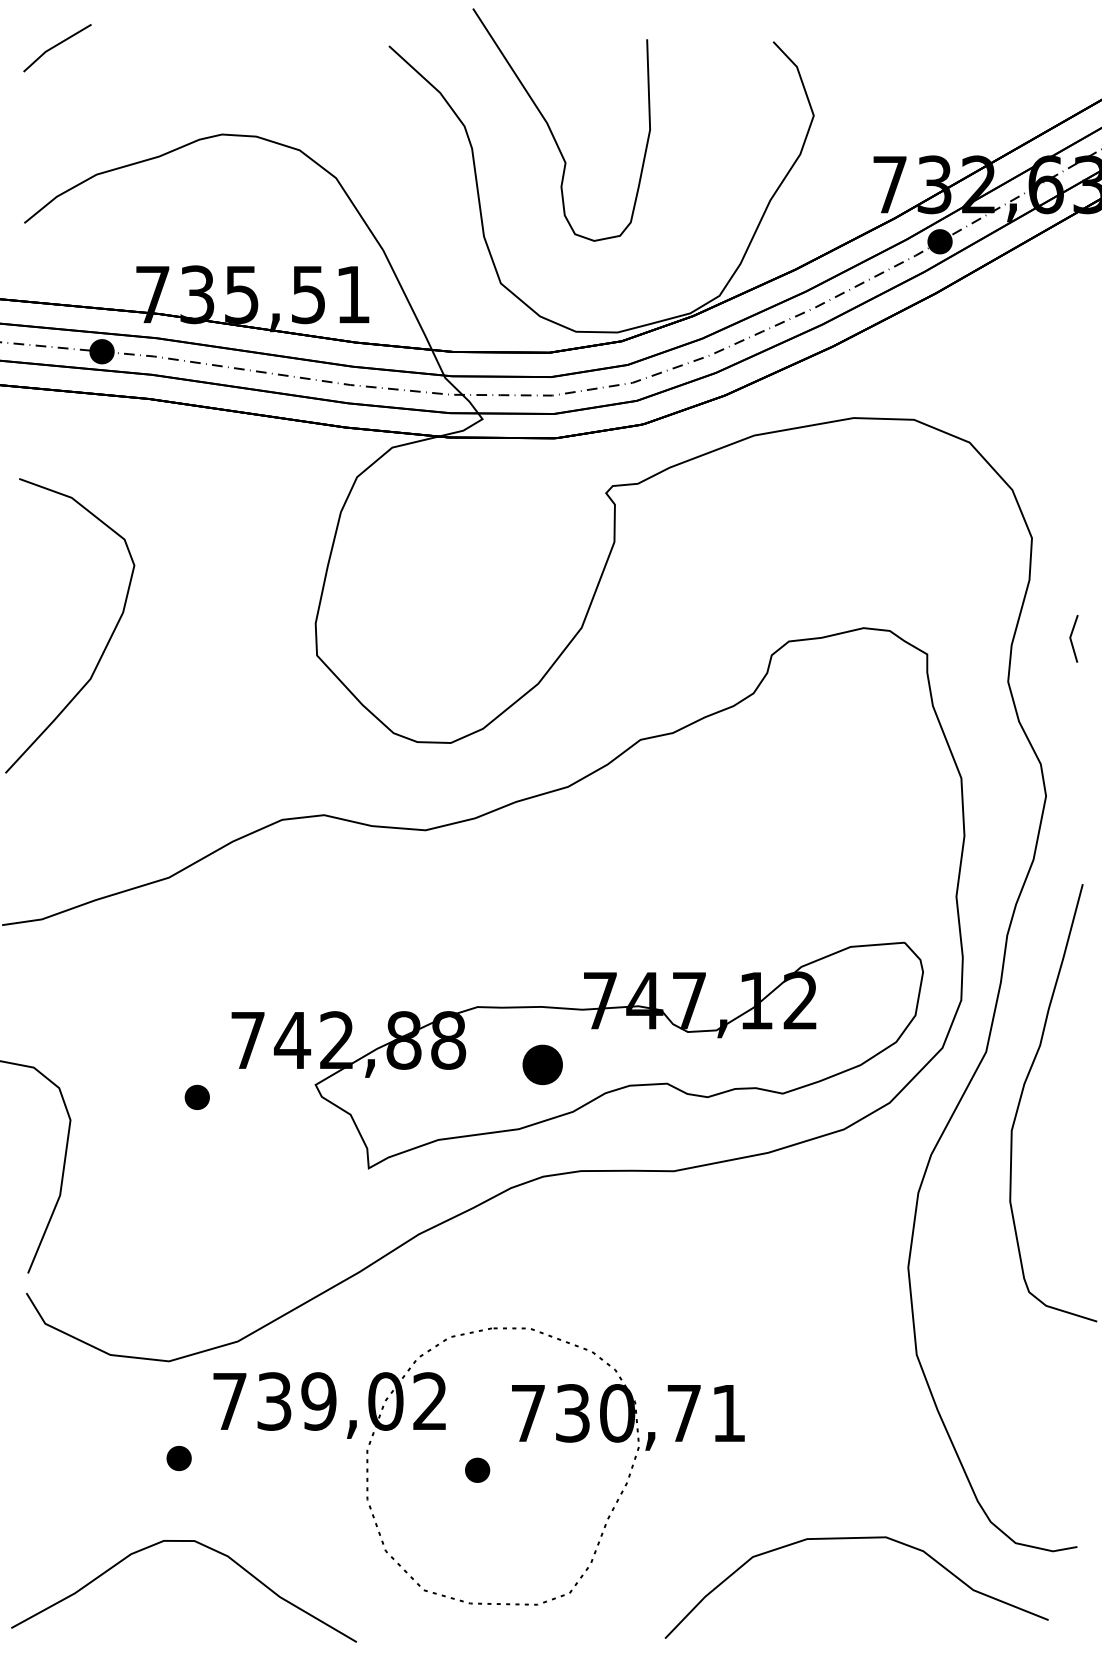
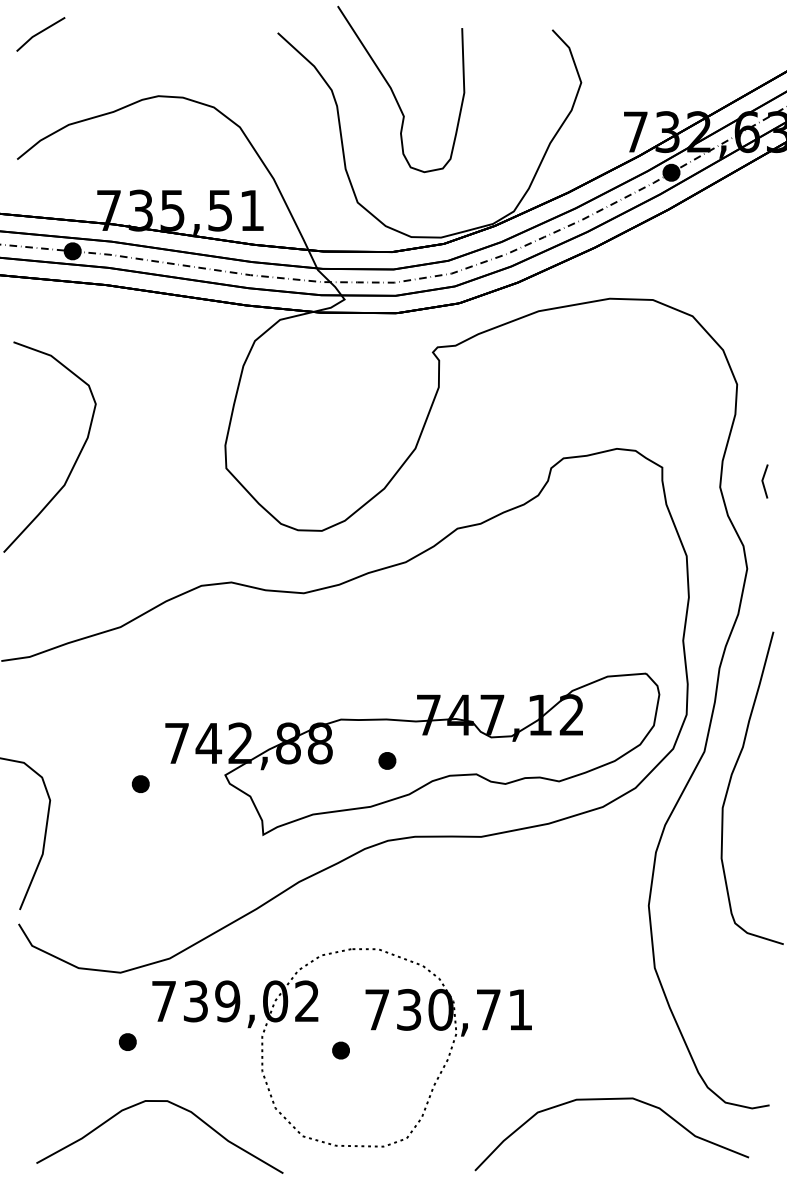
line: (1071, 638) -> (763, 481), moved
part: (541, 1064) -> (386, 760), size x0.62
curve: (205, 1547) -> (175, 1105), moved

